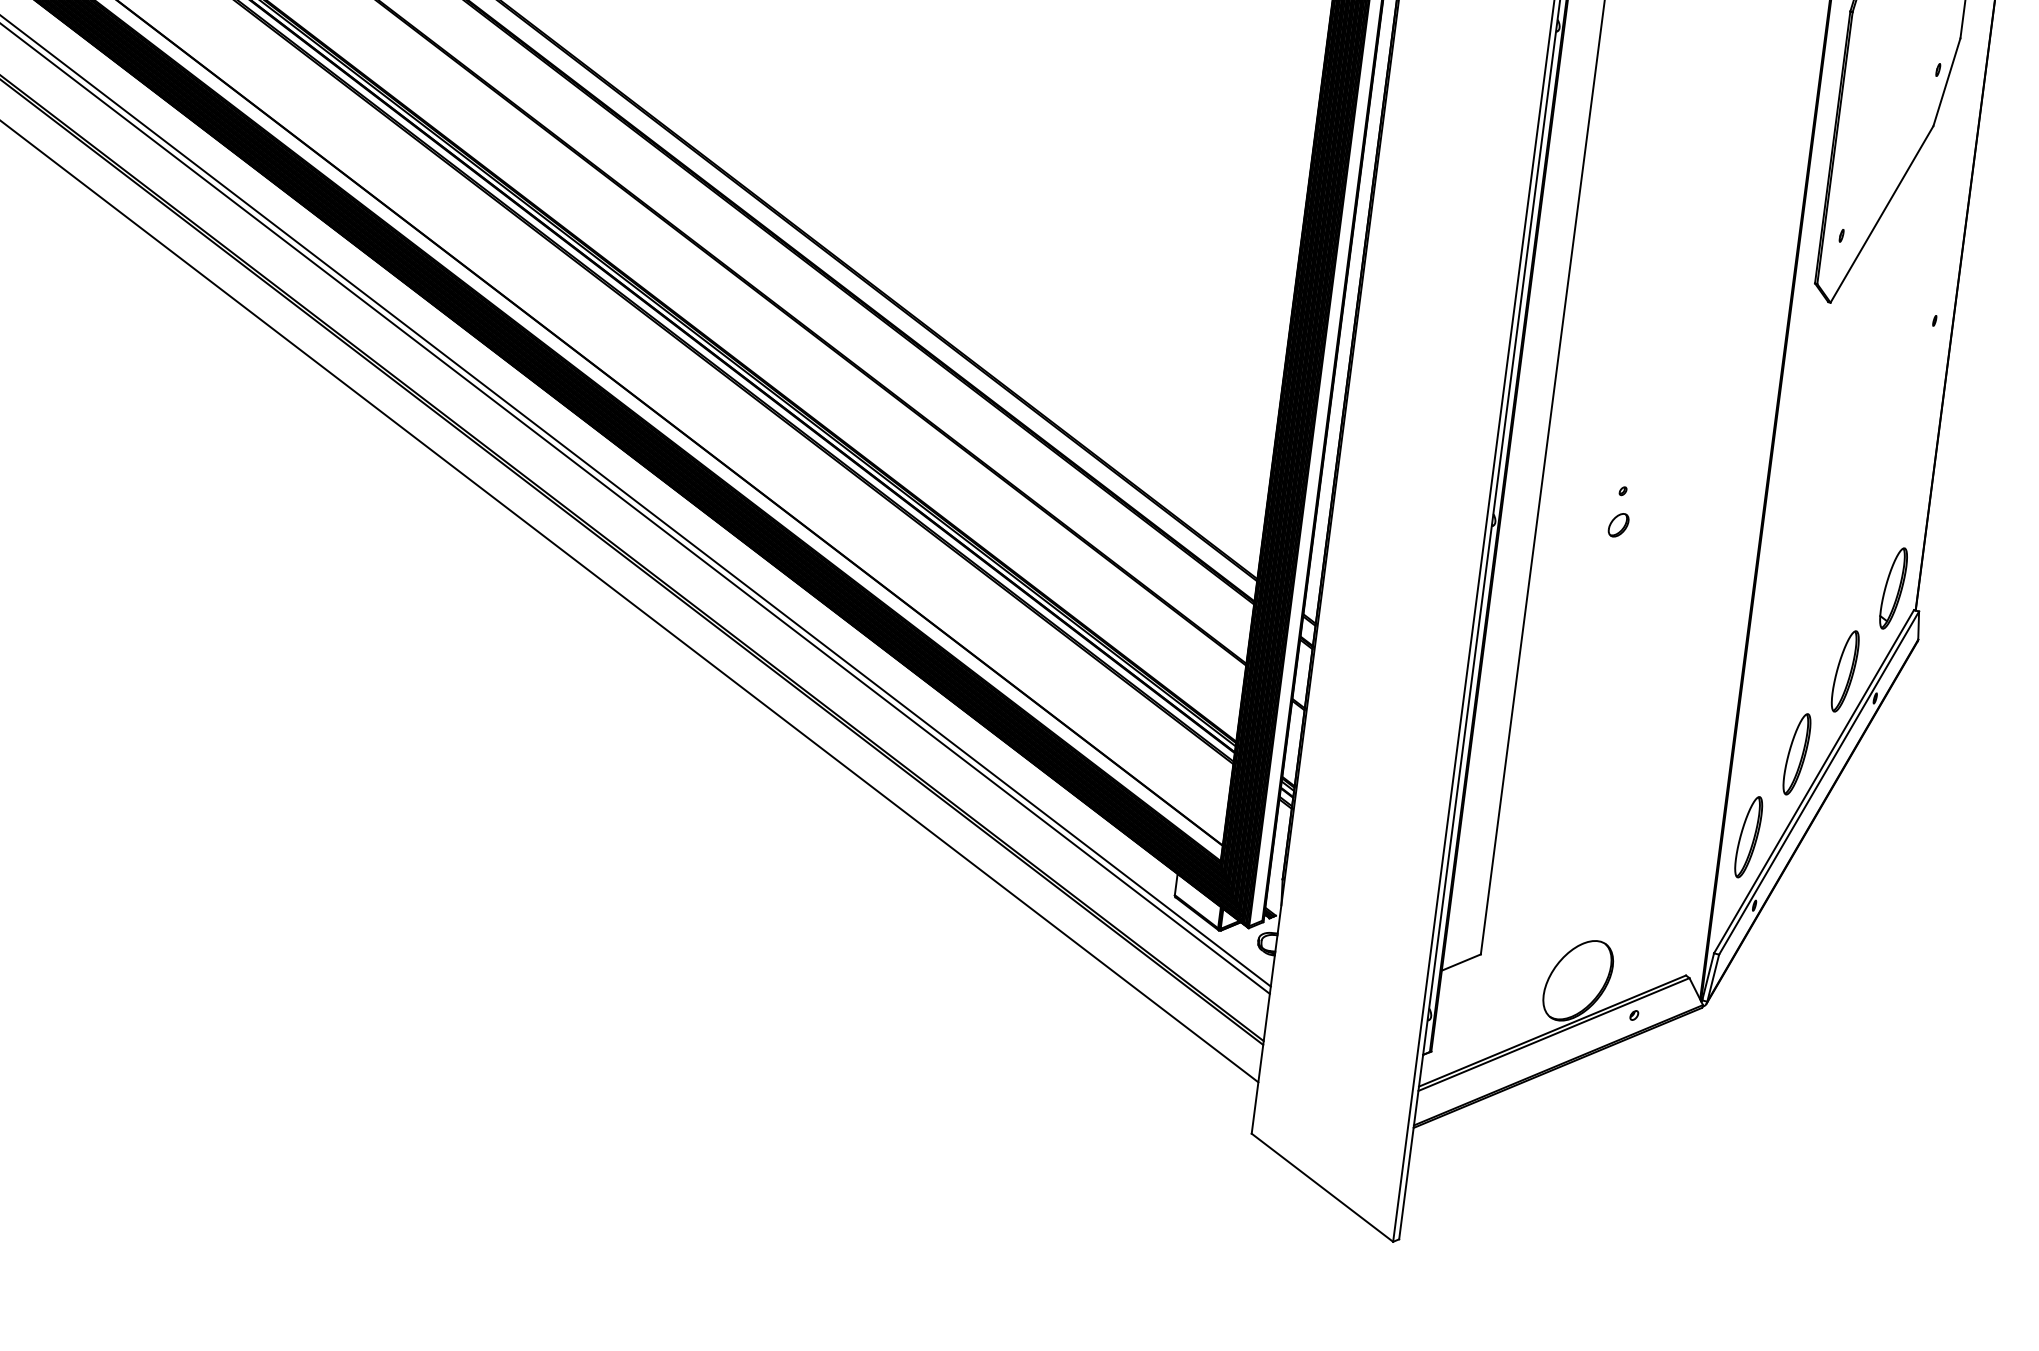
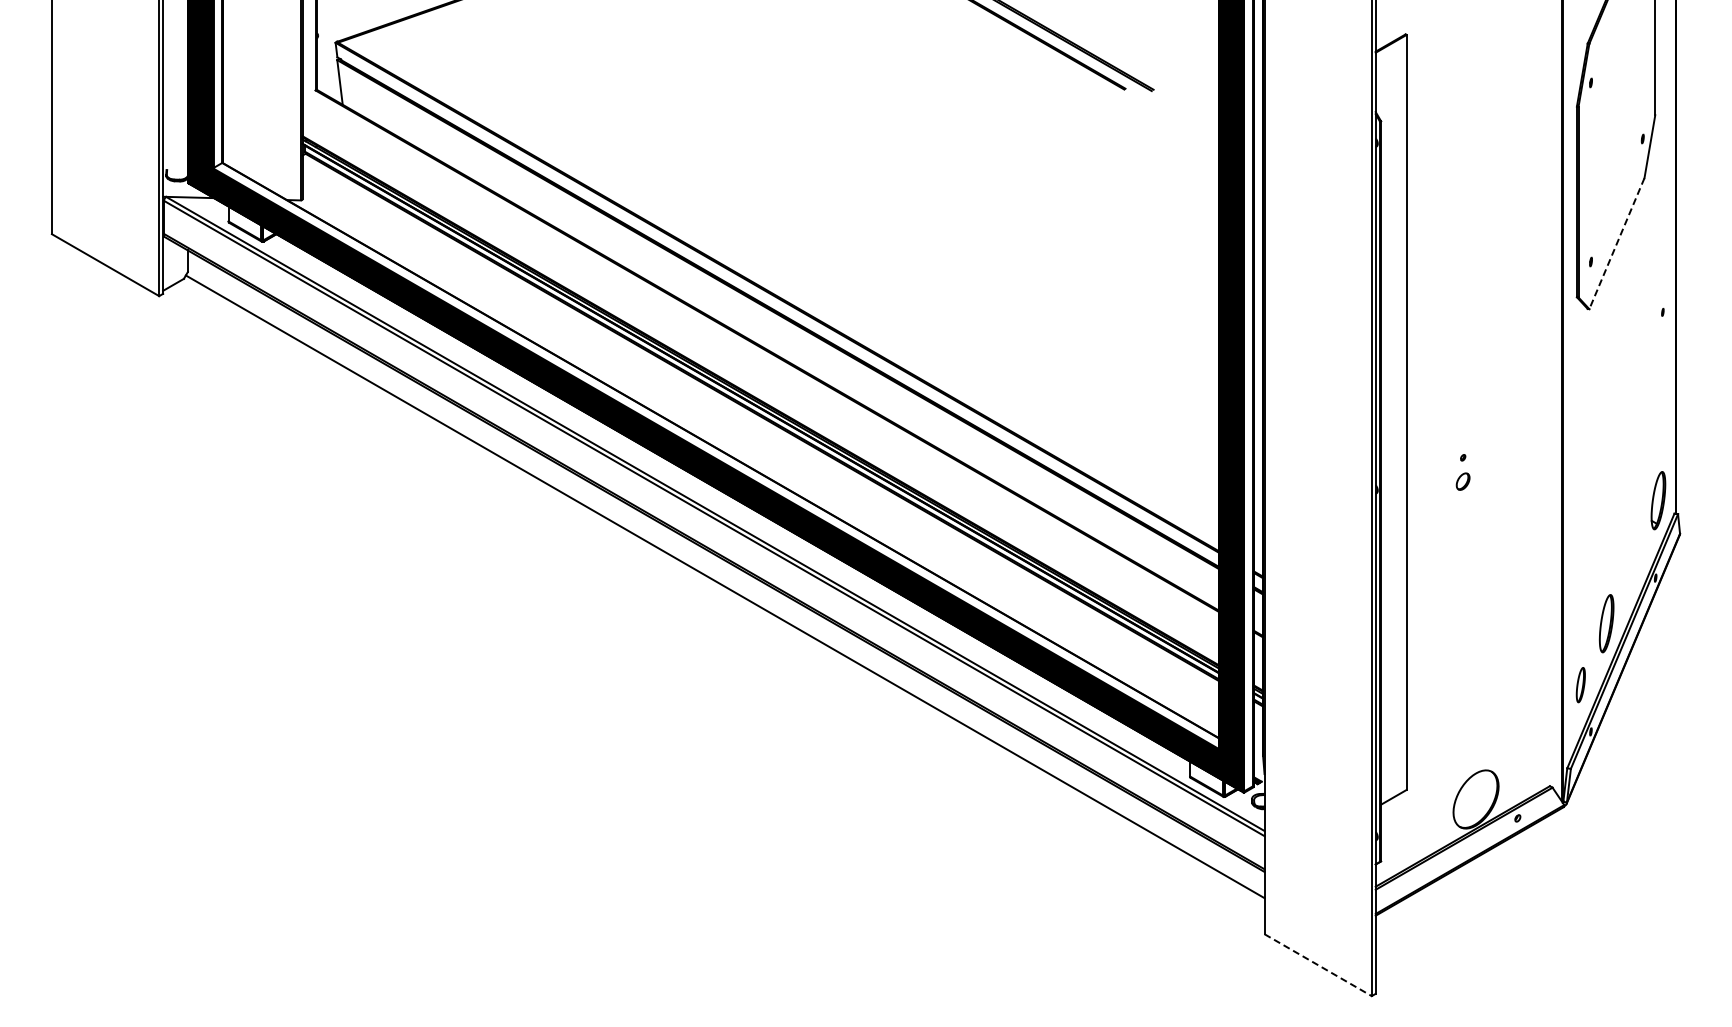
line: (1881, 215) -> (1616, 244), solid -> dashed
part: (1845, 670) -> (1632, 561), removed
part: (1748, 836) -> (1580, 684), size x0.6
line: (1322, 1188) -> (1318, 965), solid -> dashed

